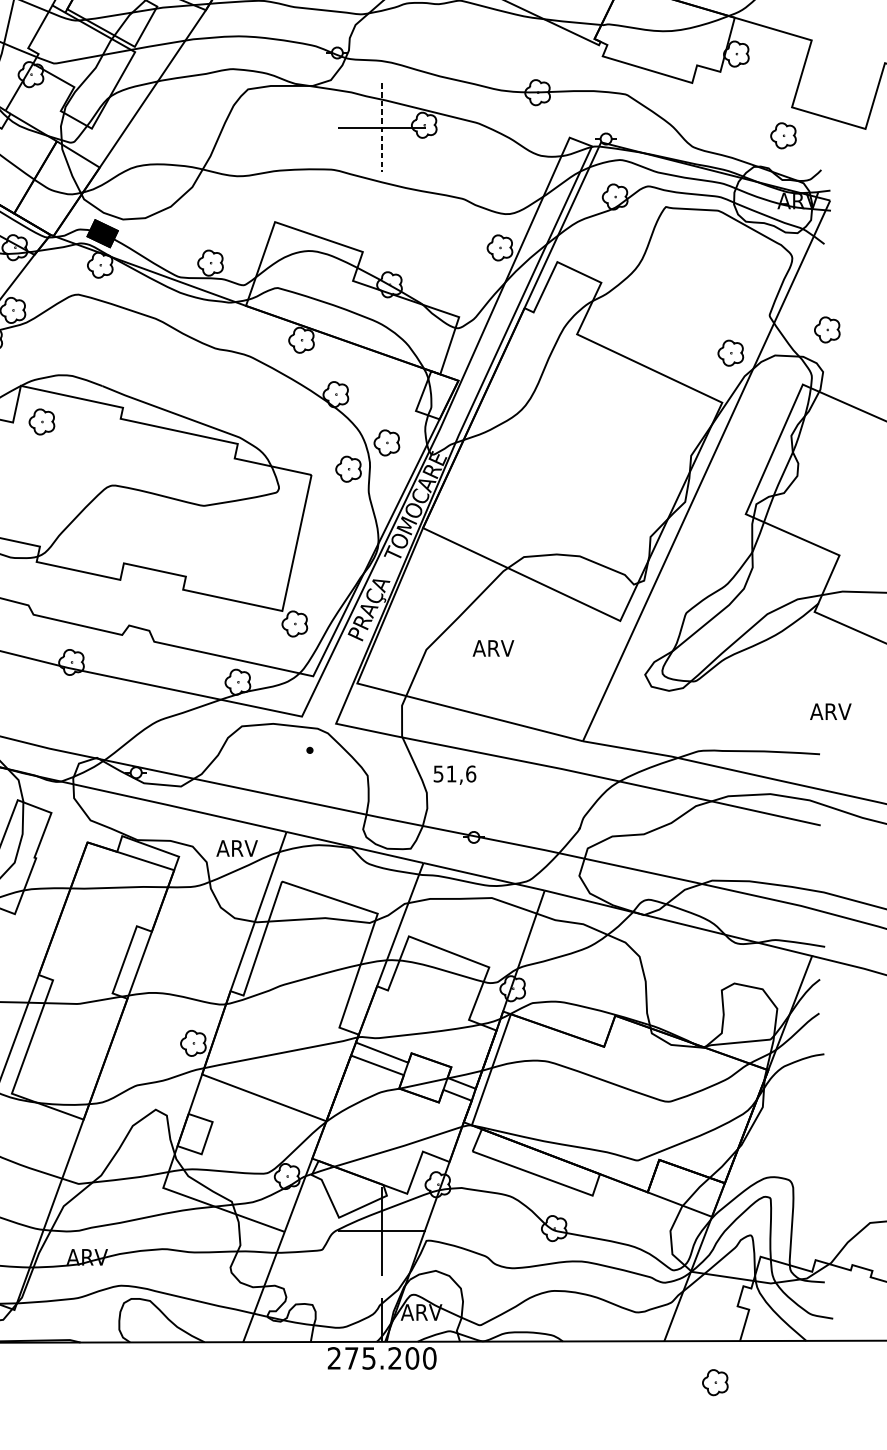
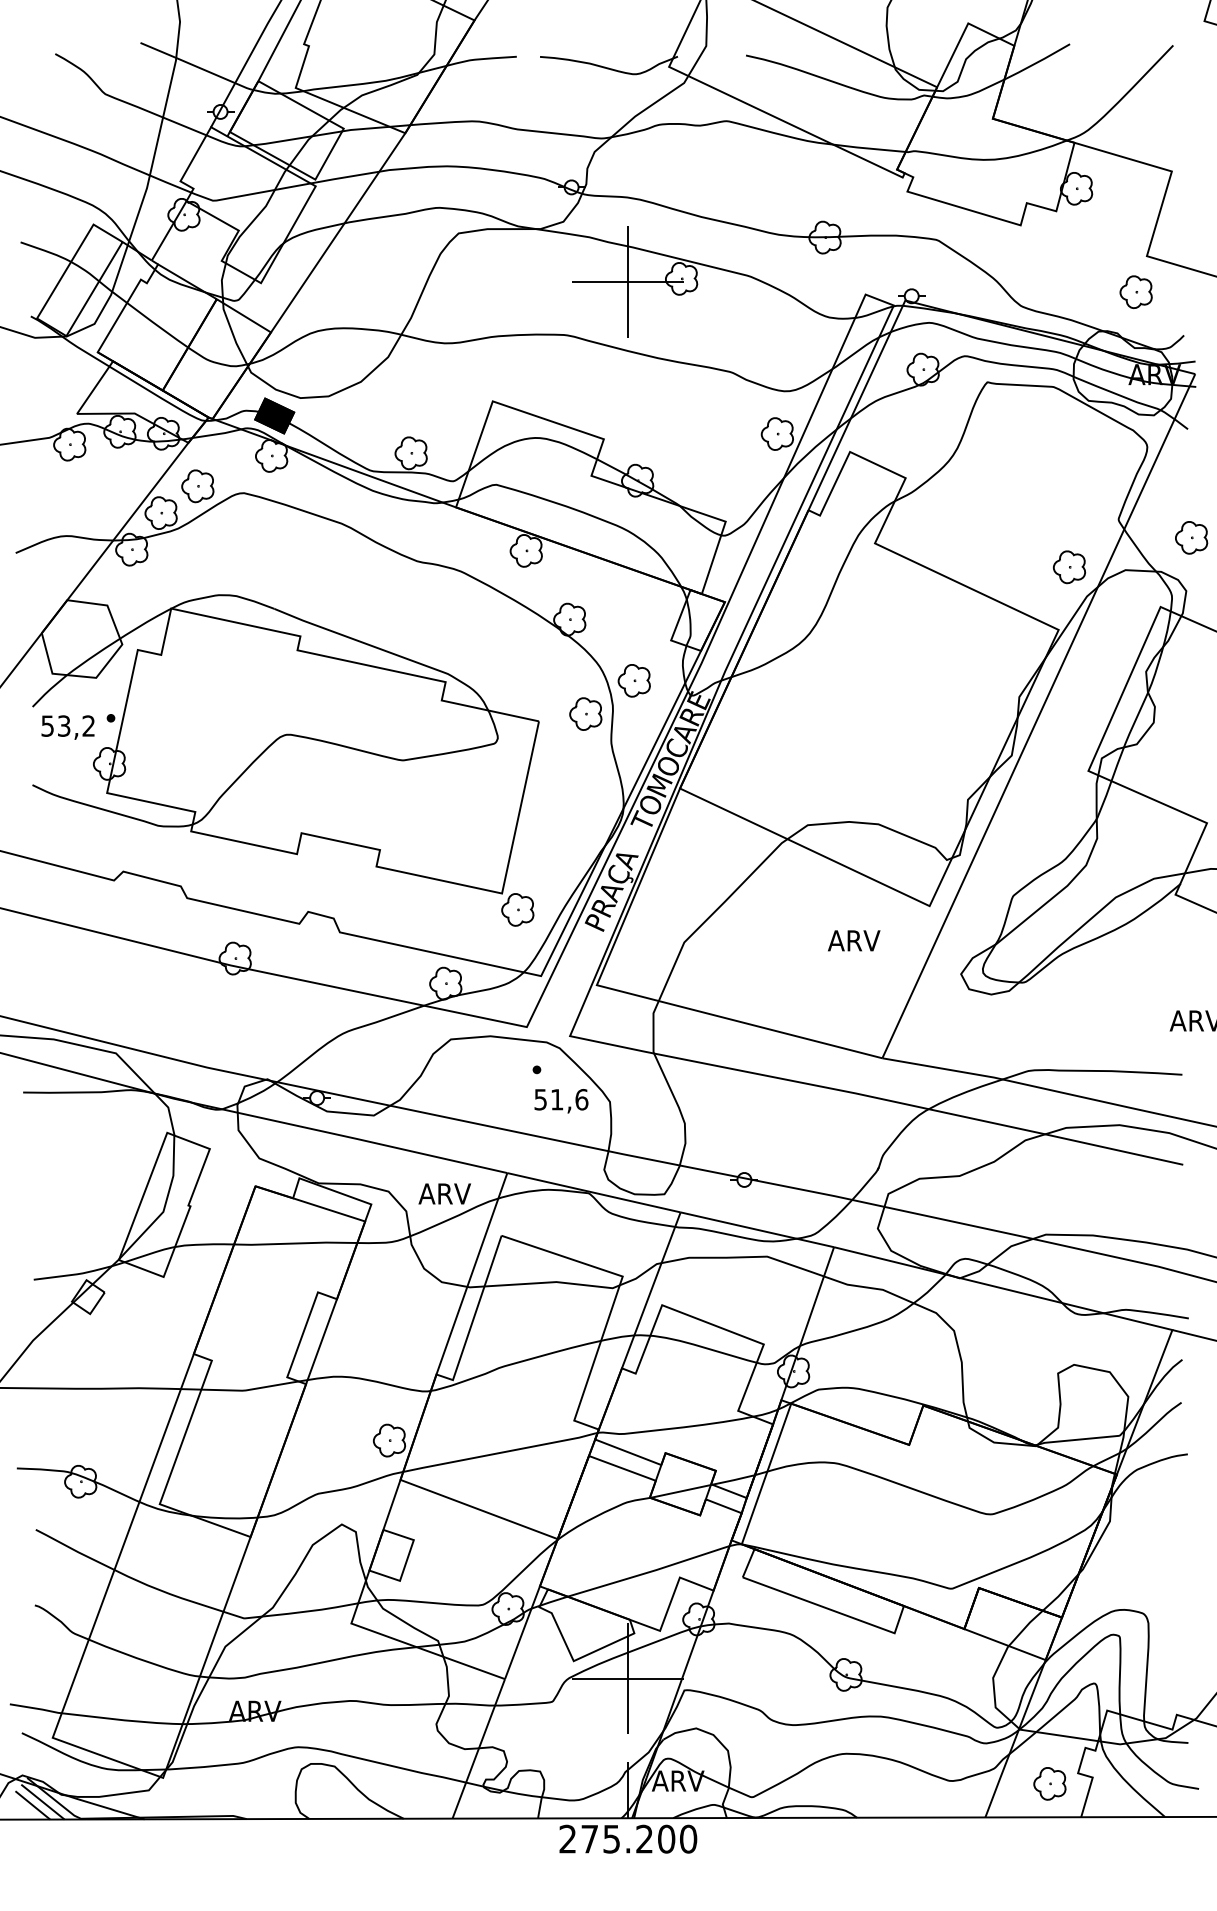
line: (382, 127) -> (628, 281), dashed -> solid
part: (41, 422) -> (197, 486), moved
text: (493, 648) -> (854, 940), moved
text: (455, 775) -> (561, 1101), moved
part: (715, 1382) -> (1049, 1783), moved

